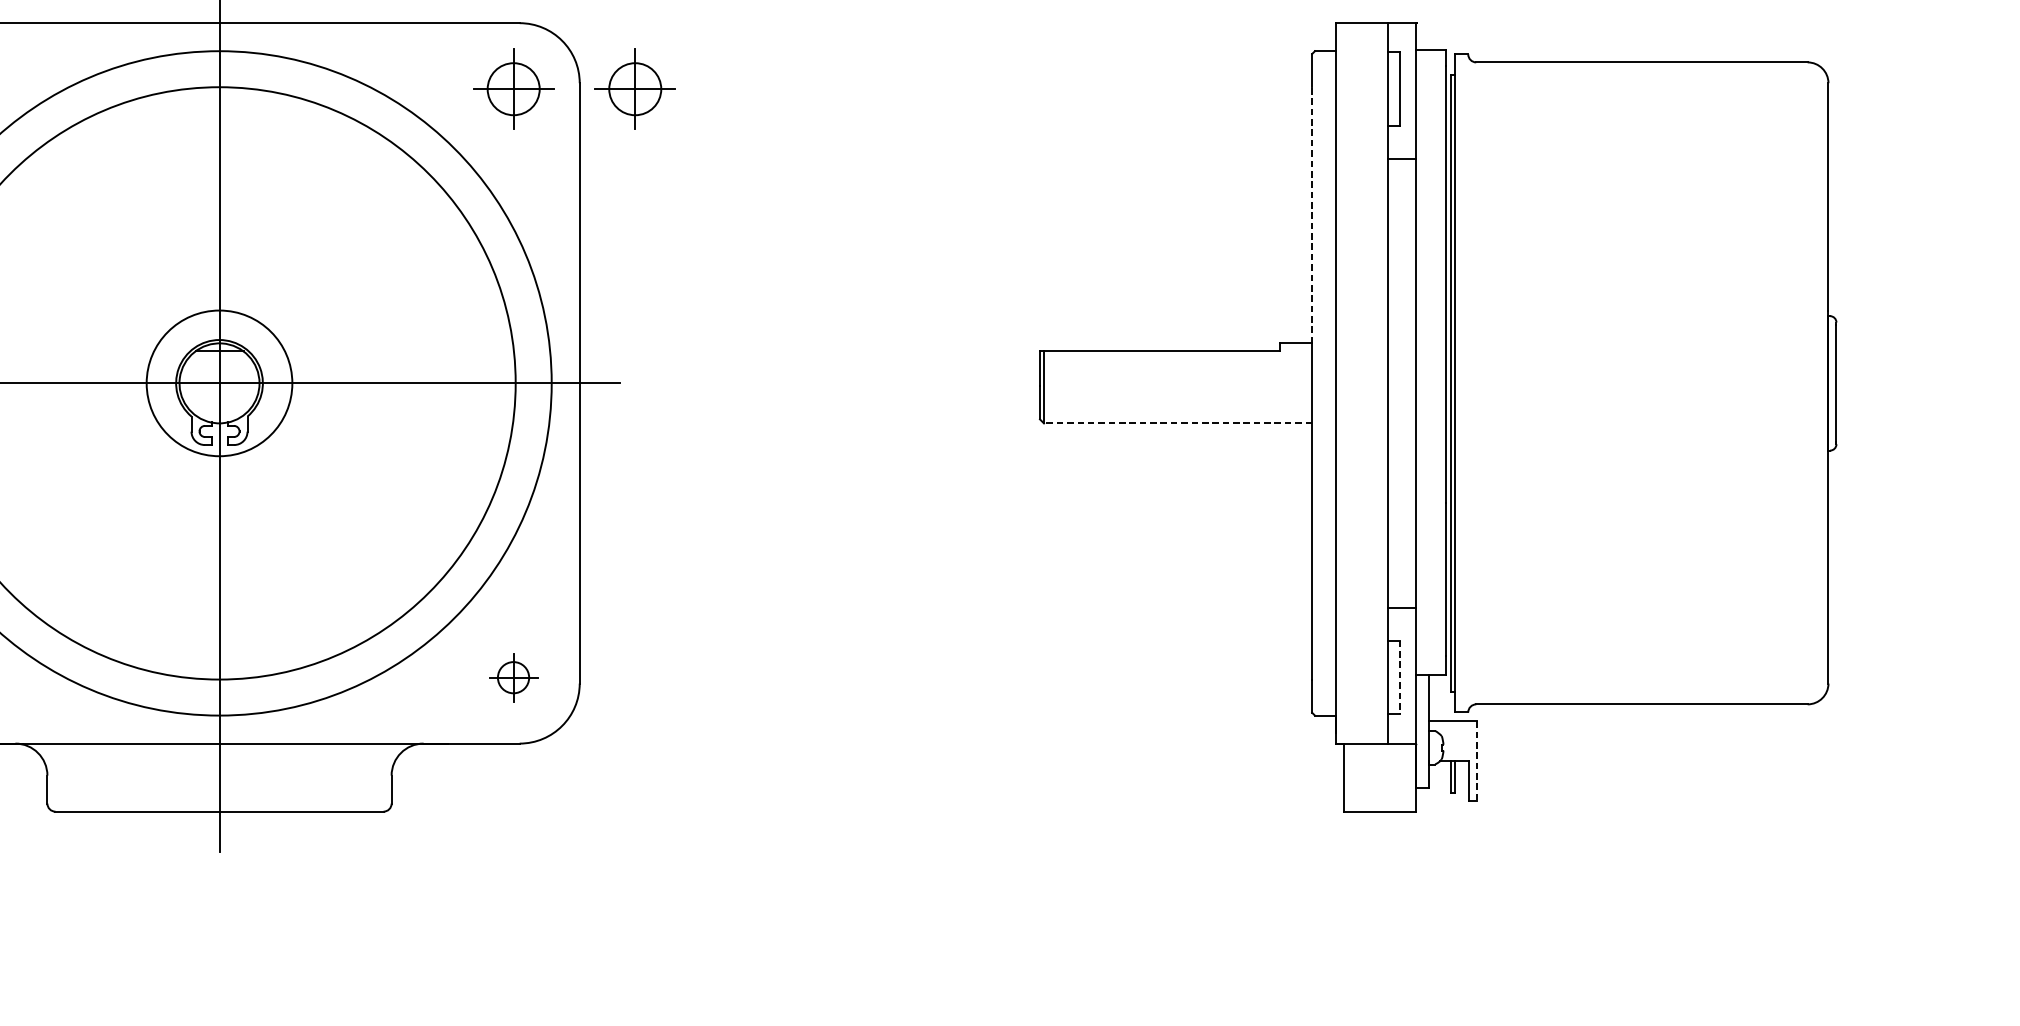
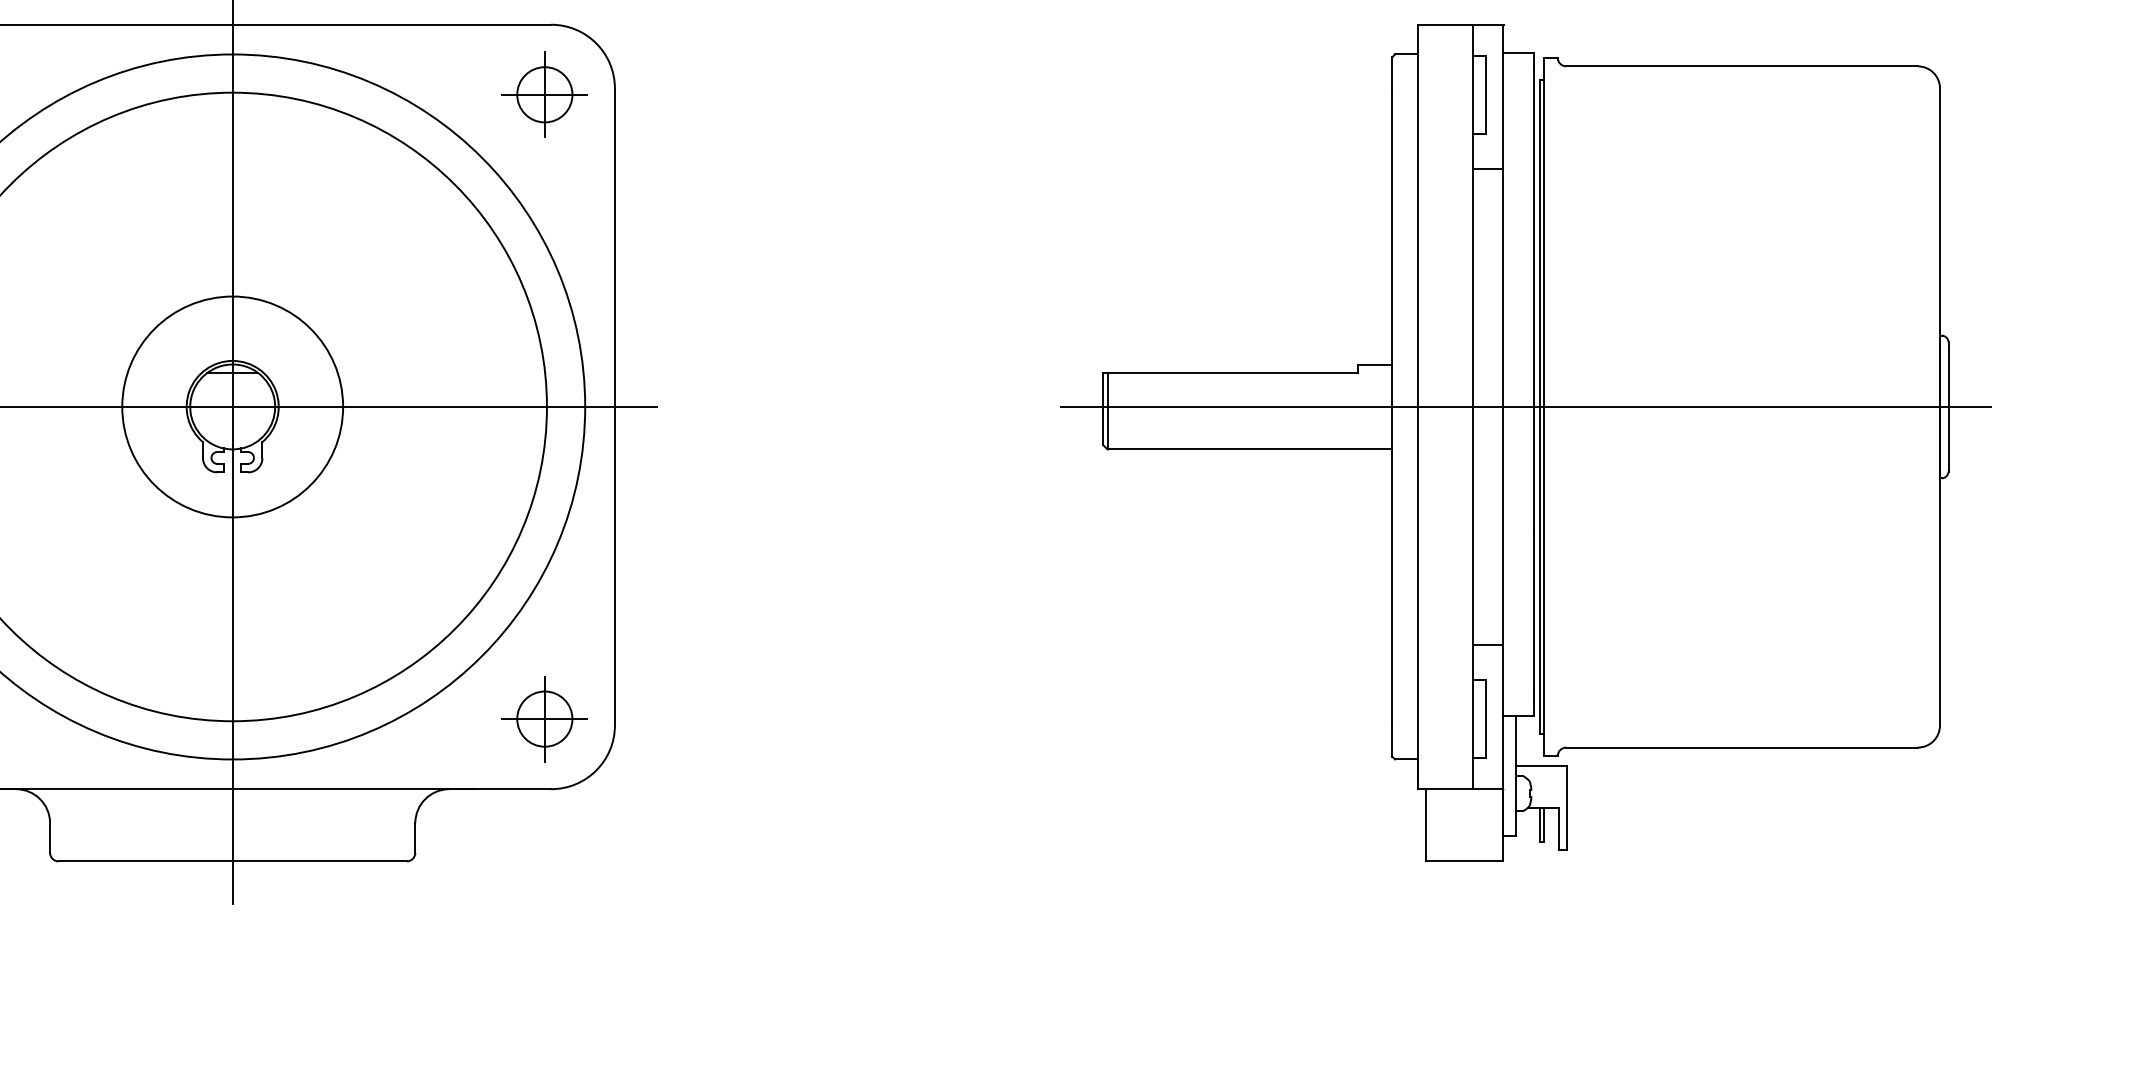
part: (634, 88) -> (673, 94), removed
line: (1312, 215) -> (1392, 228), dashed -> solid
circle: (219, 382) -> (232, 406), size x1.43
line: (1437, 382) -> (1525, 406), added
line: (1177, 423) -> (1249, 449), dashed -> solid
part: (513, 677) -> (544, 719), size x1.67
line: (1400, 677) -> (1485, 719), dashed -> solid
line: (1477, 761) -> (1567, 808), dashed -> solid

